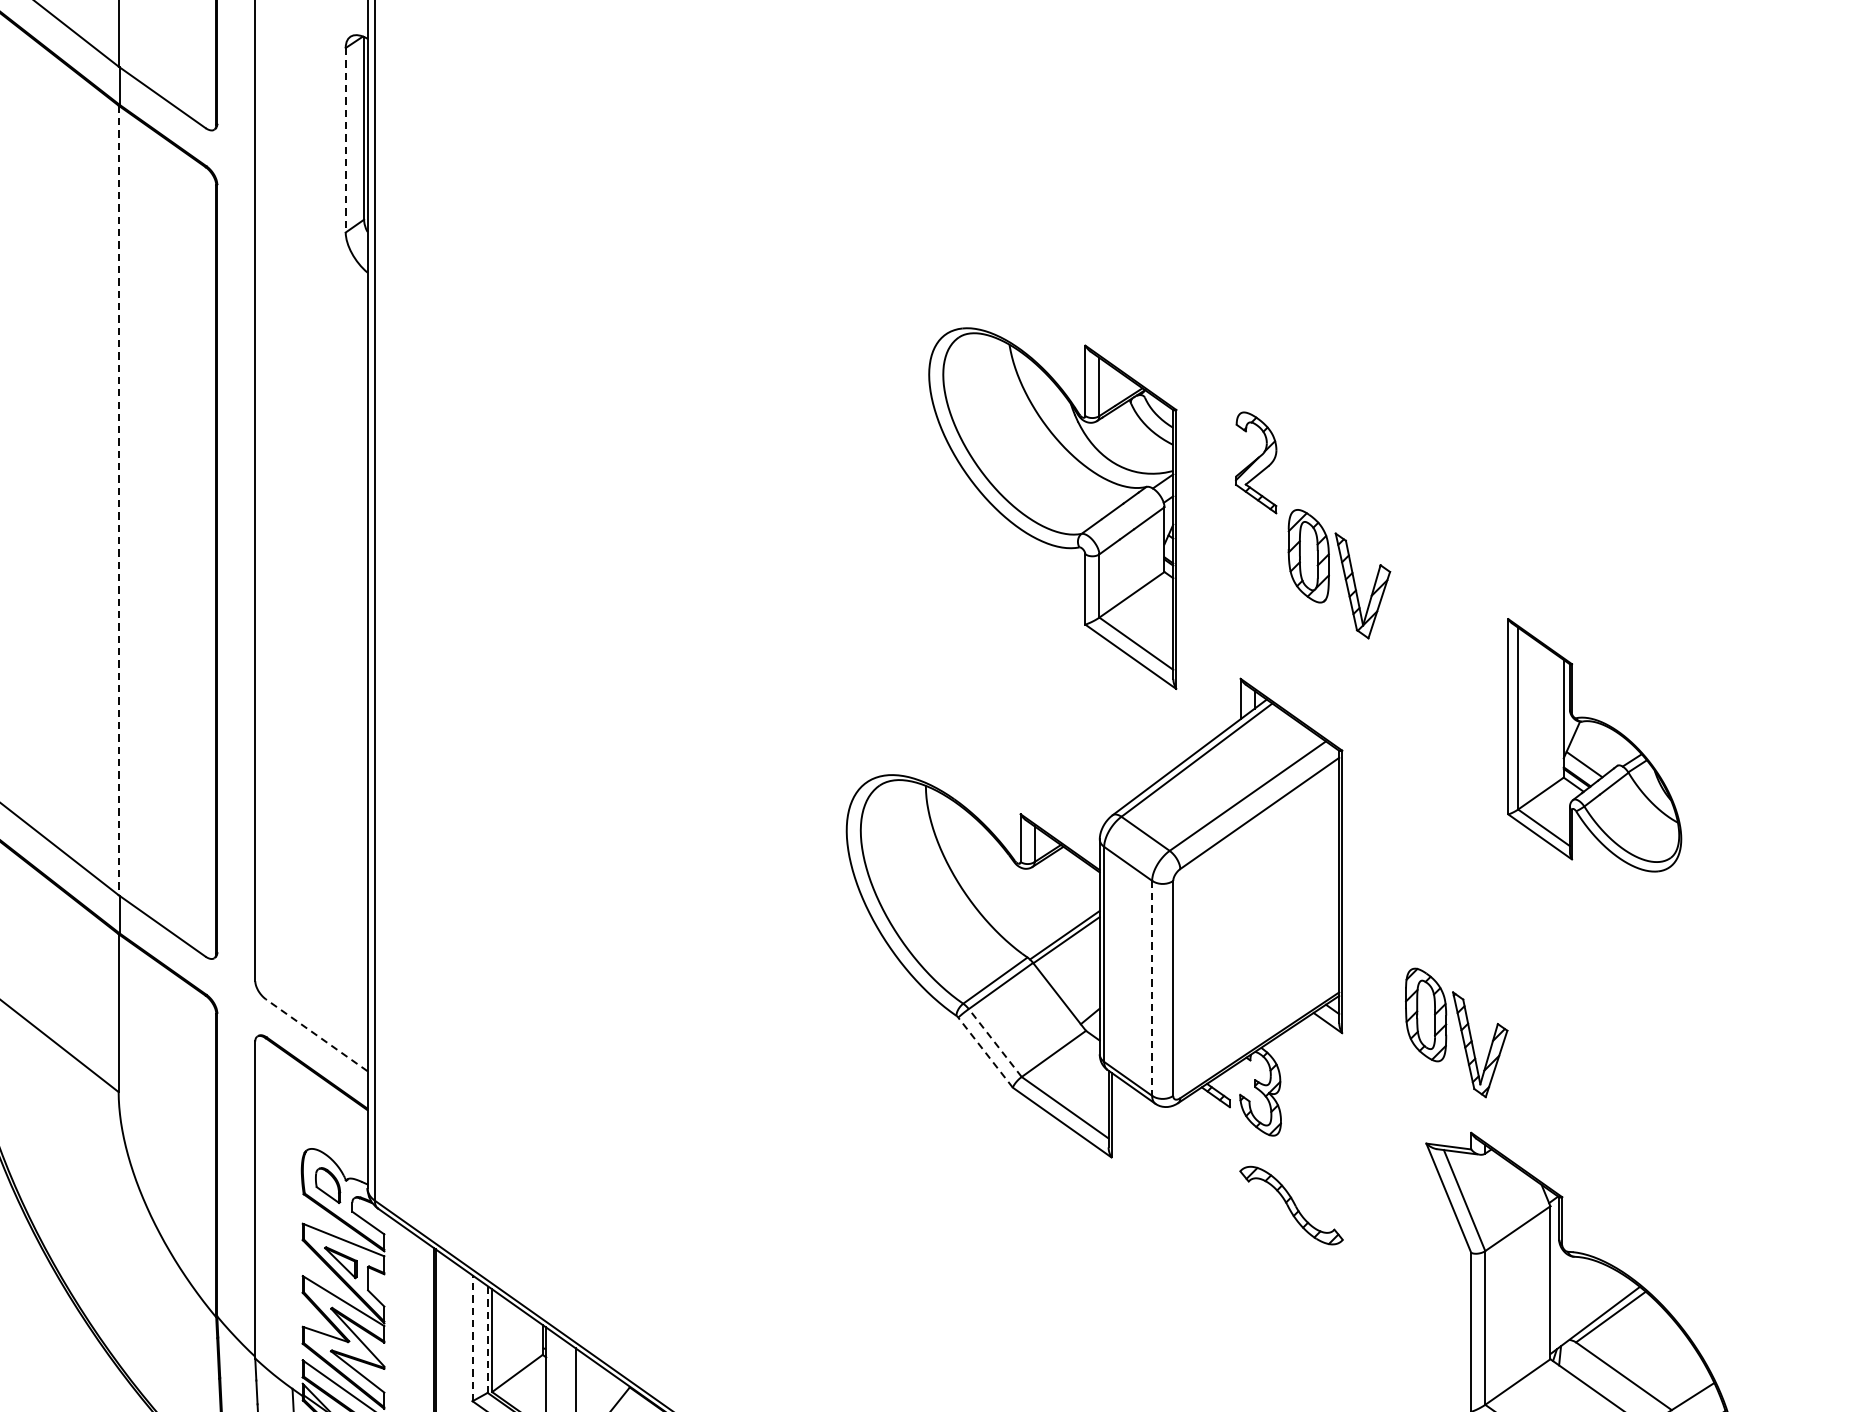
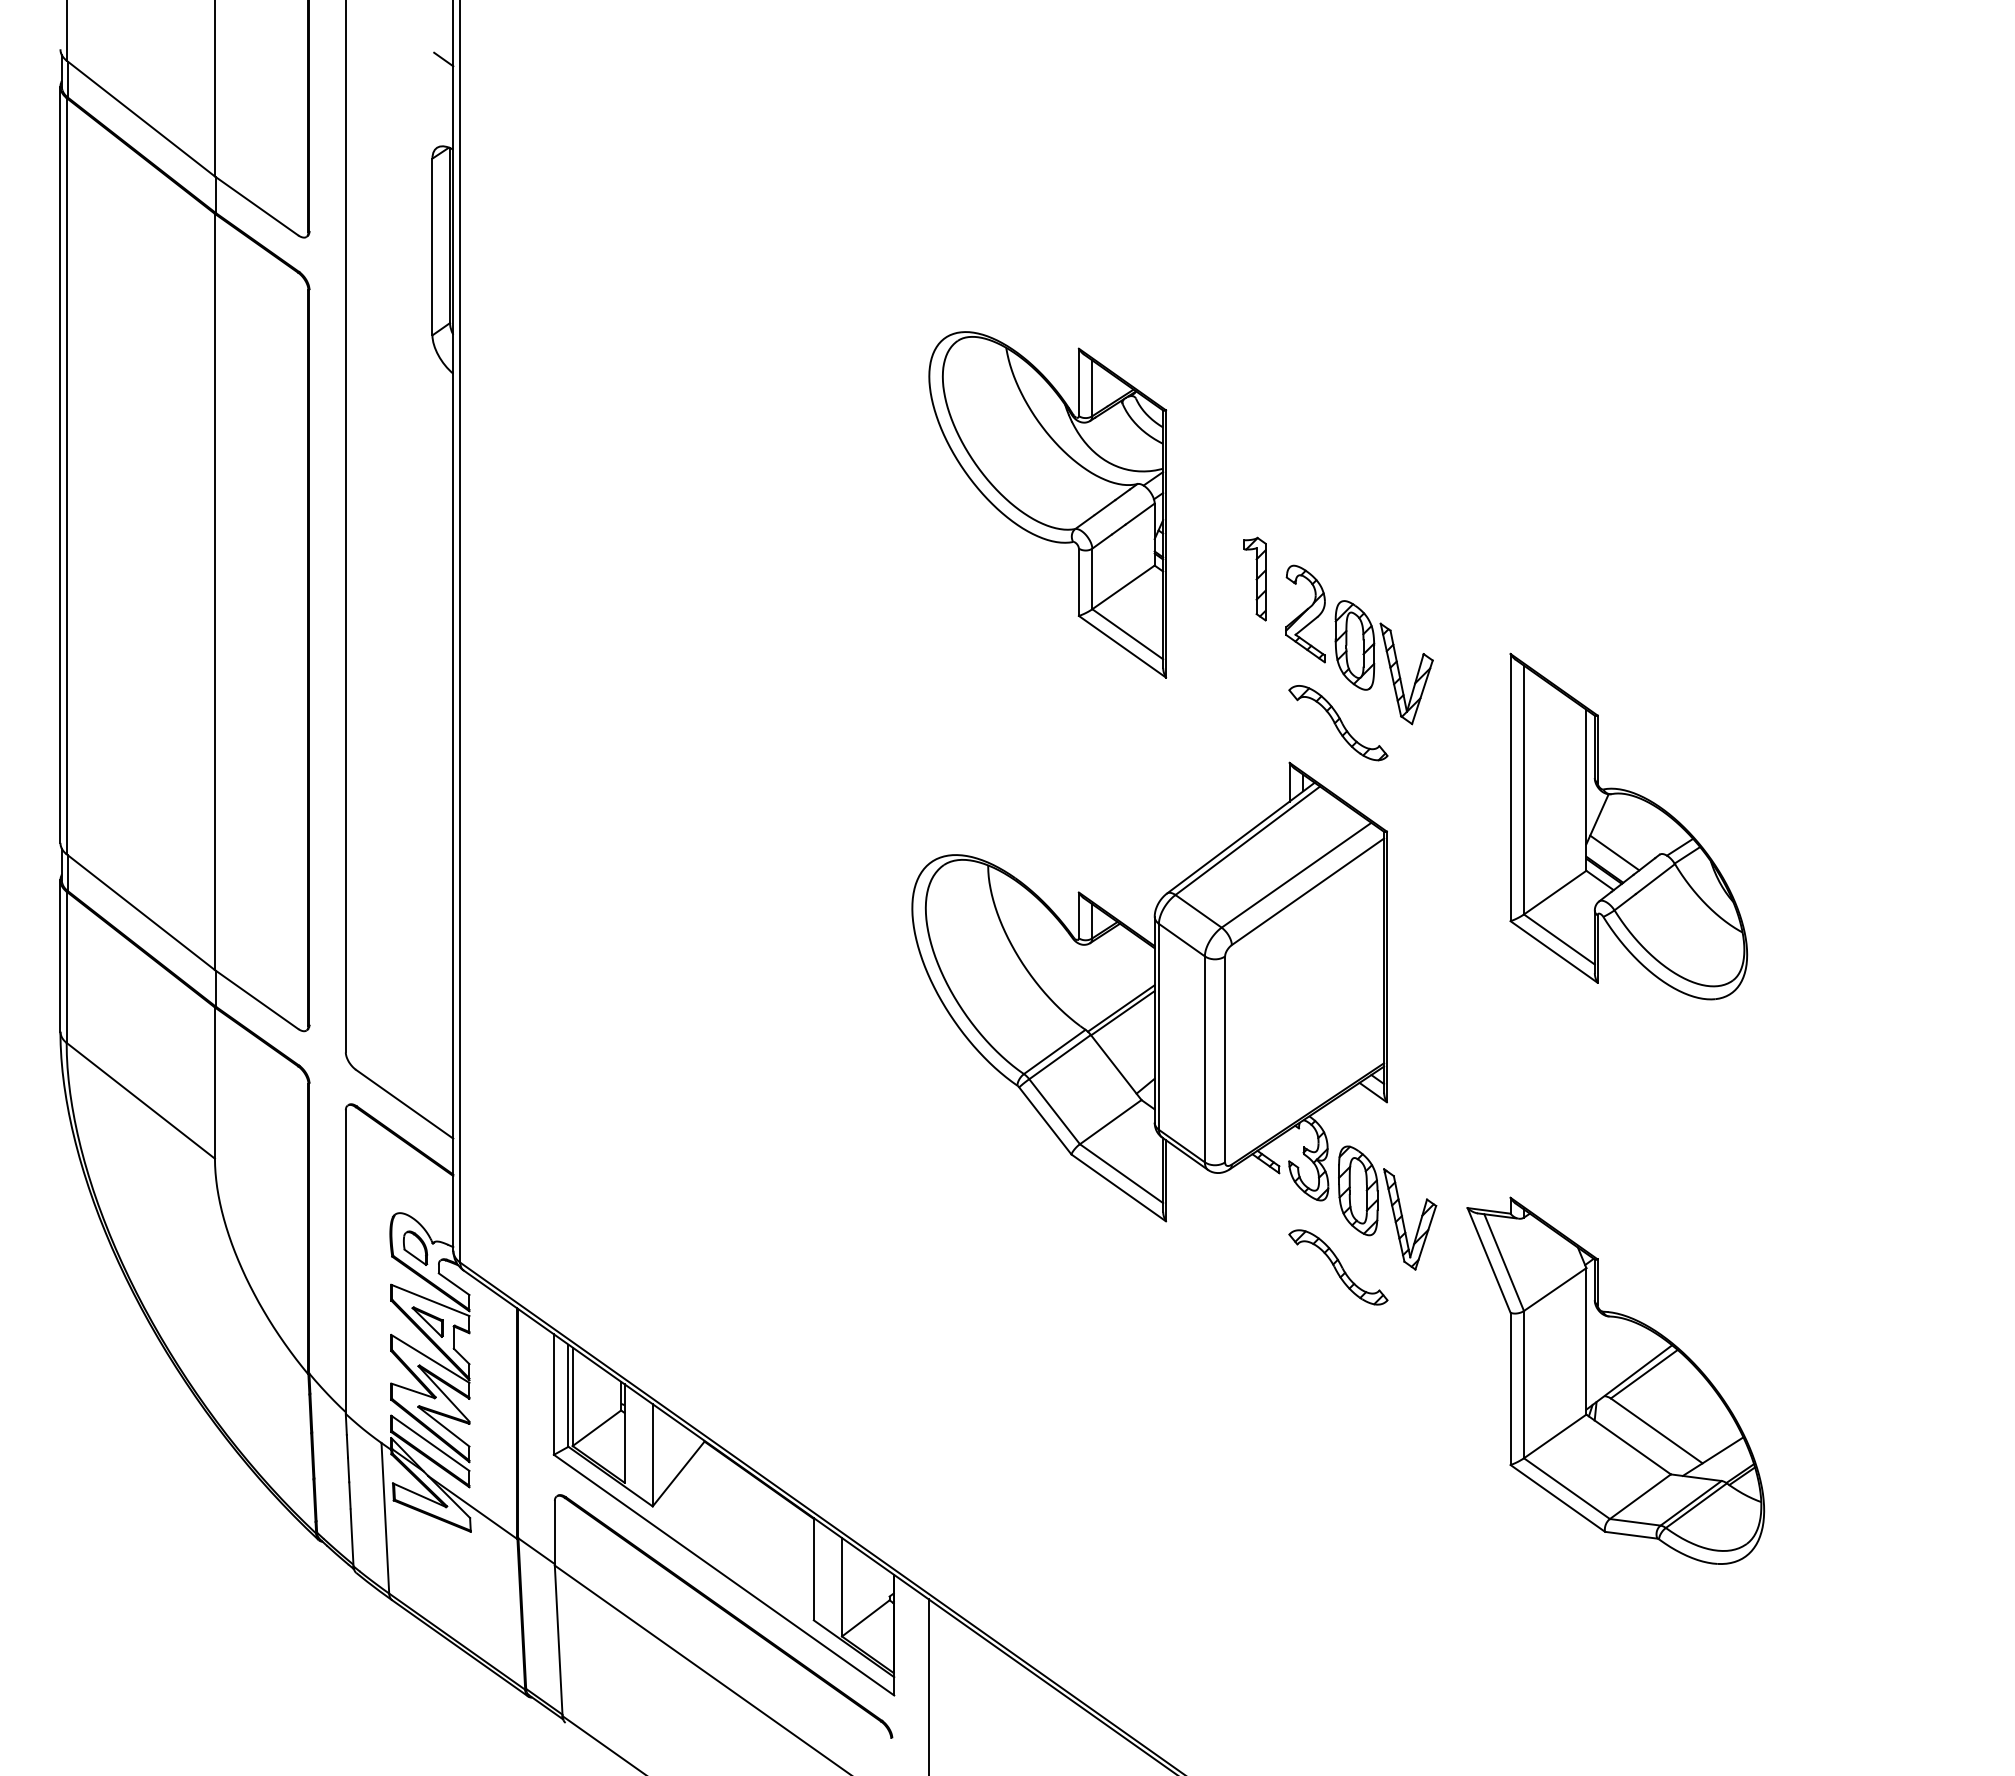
line: (345, 140) -> (432, 247), dashed -> solid
part: (1256, 462) -> (1305, 613), moved
part: (1203, 486) -> (1254, 578), added
line: (118, 500) -> (214, 592), dashed -> solid
part: (1052, 508) -> (1047, 504), moved
part: (1291, 637) -> (1338, 723), added
part: (1594, 745) -> (1628, 826), size x1.43
line: (1151, 988) -> (1204, 1059), dashed -> solid
part: (1456, 1032) -> (1387, 1207), moved
line: (316, 1035) -> (404, 1104), dashed -> solid
line: (995, 1042) -> (1054, 1111), dashed -> solid
line: (985, 1052) -> (1045, 1120), dashed -> solid
line: (472, 1338) -> (553, 1394), dashed -> solid
line: (487, 1339) -> (568, 1395), dashed -> solid

